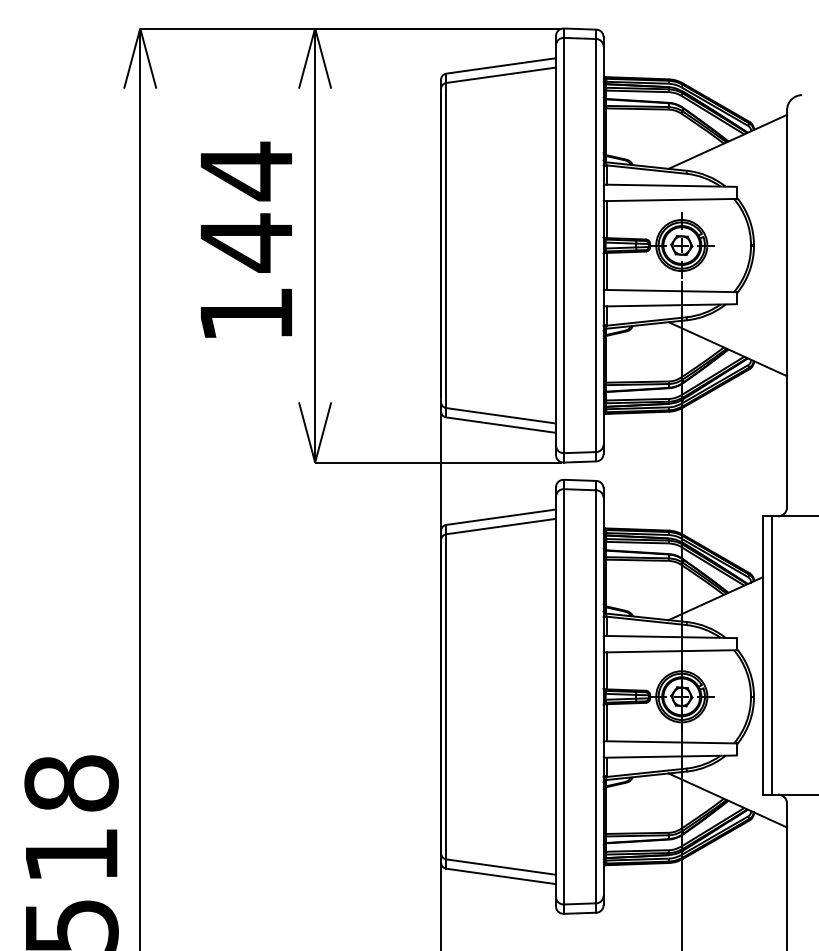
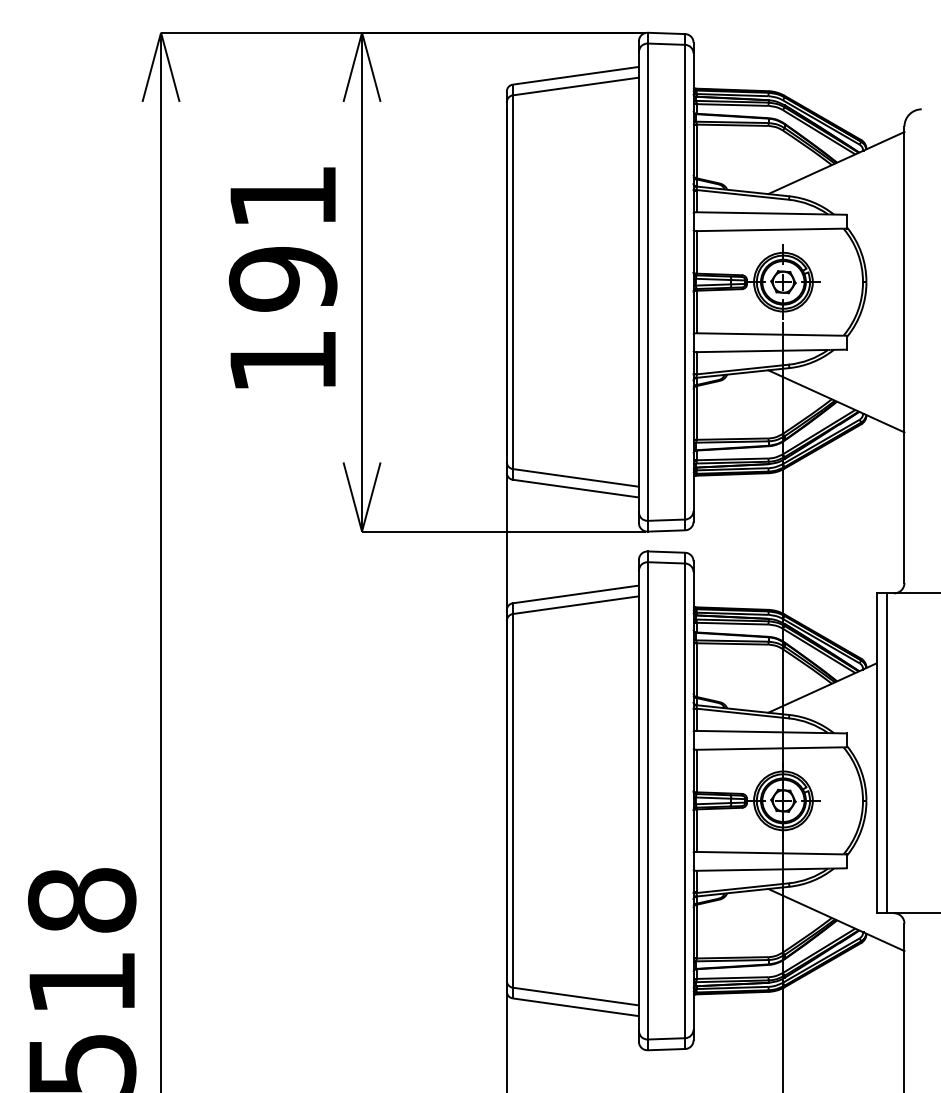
text: (246, 206) -> (283, 237), 144 -> 191

